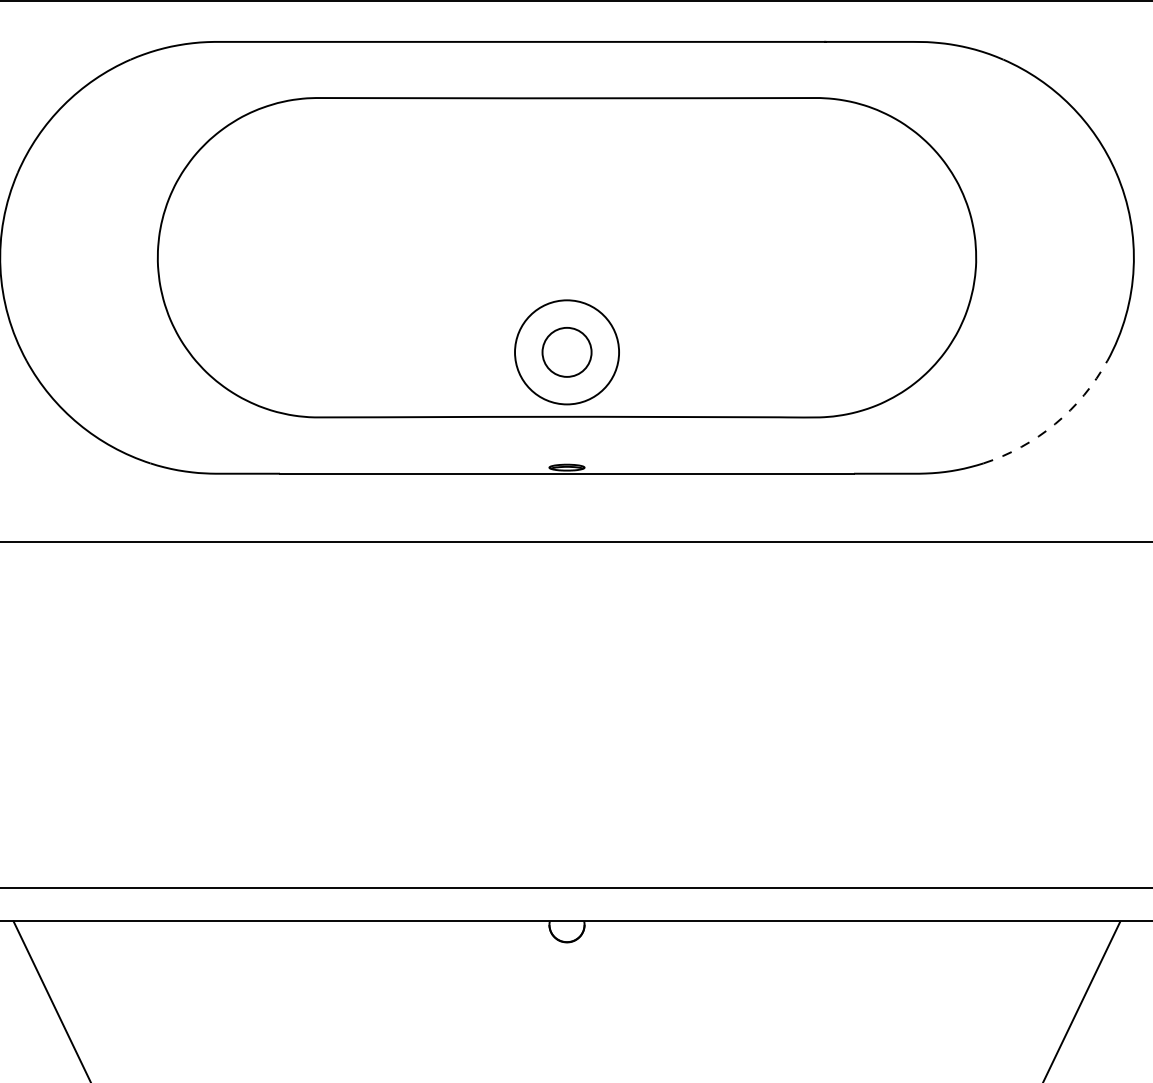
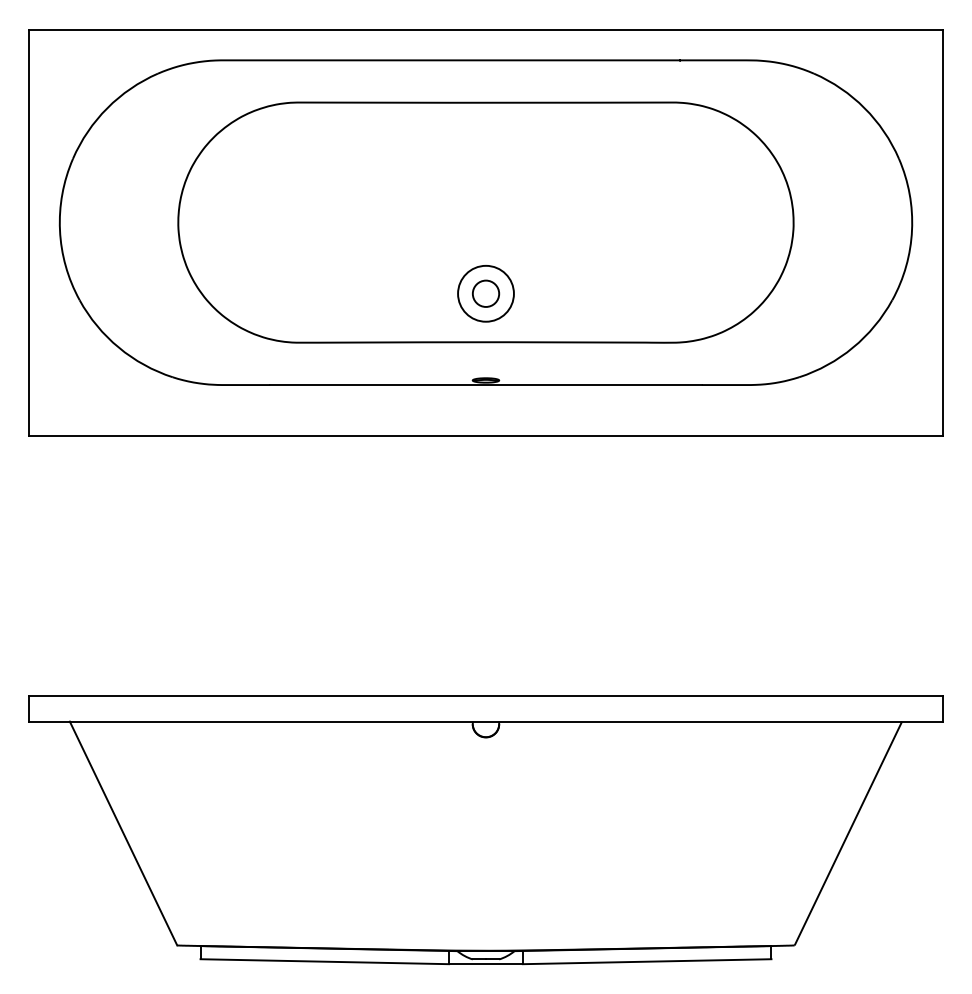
circle: (566, 351) -> (485, 293), size x0.71
circle: (566, 351) -> (485, 293), size x0.71
arc: (1055, 423) -> (853, 347), dashed -> solid

